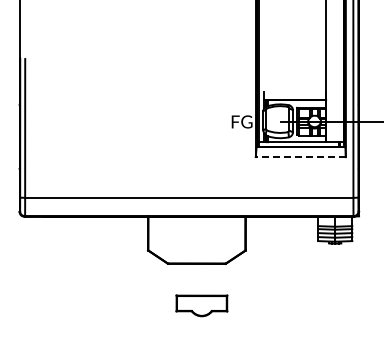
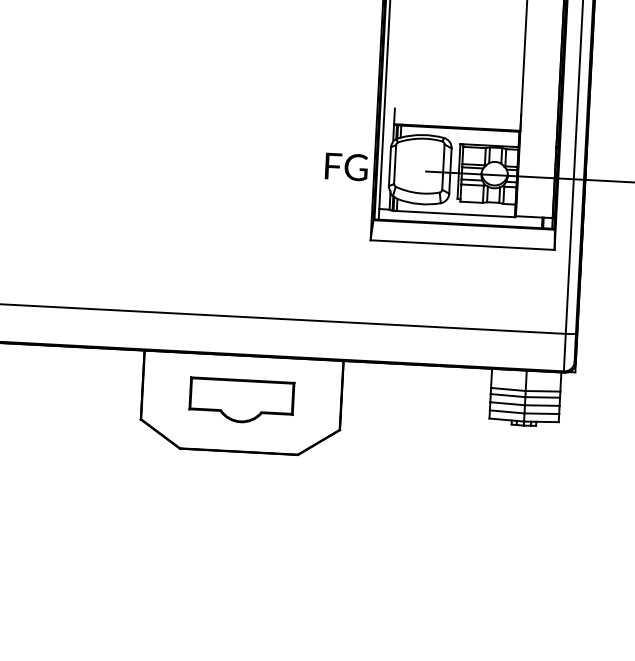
line: (300, 157) -> (461, 245), dashed -> solid
part: (201, 305) -> (240, 400), moved

